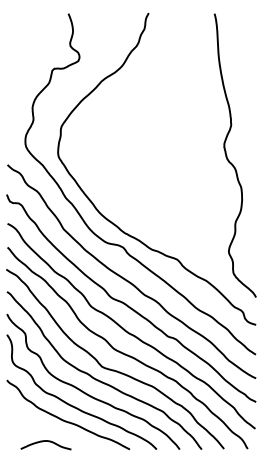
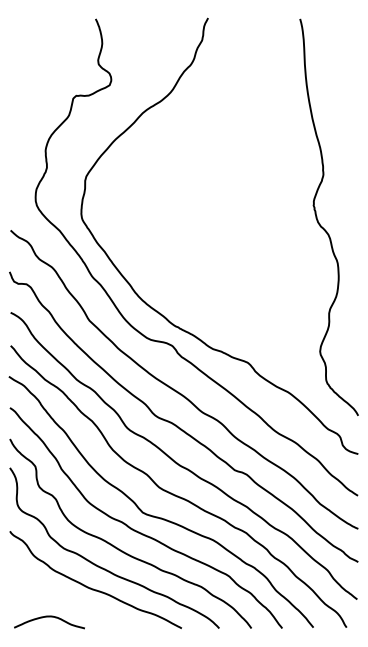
curve: (46, 441) -> (49, 617), moved

